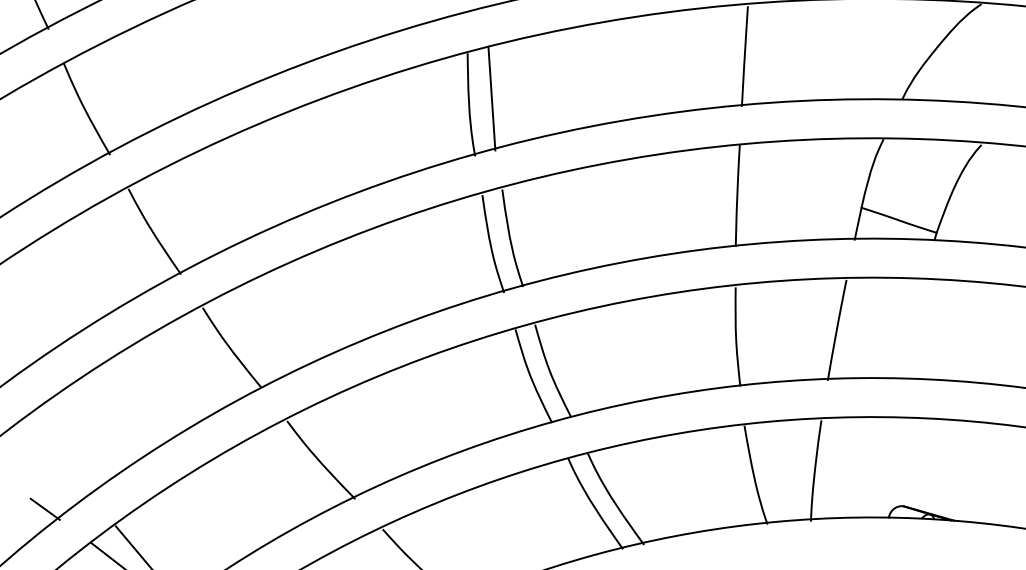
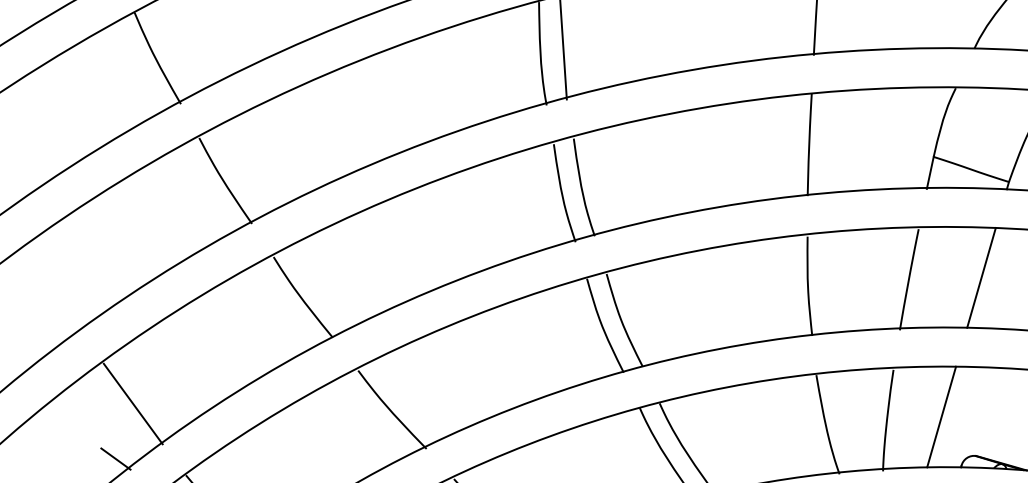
line: (908, 328) -> (980, 277), added
line: (62, 454) -> (133, 404), added
line: (869, 467) -> (941, 417), added

